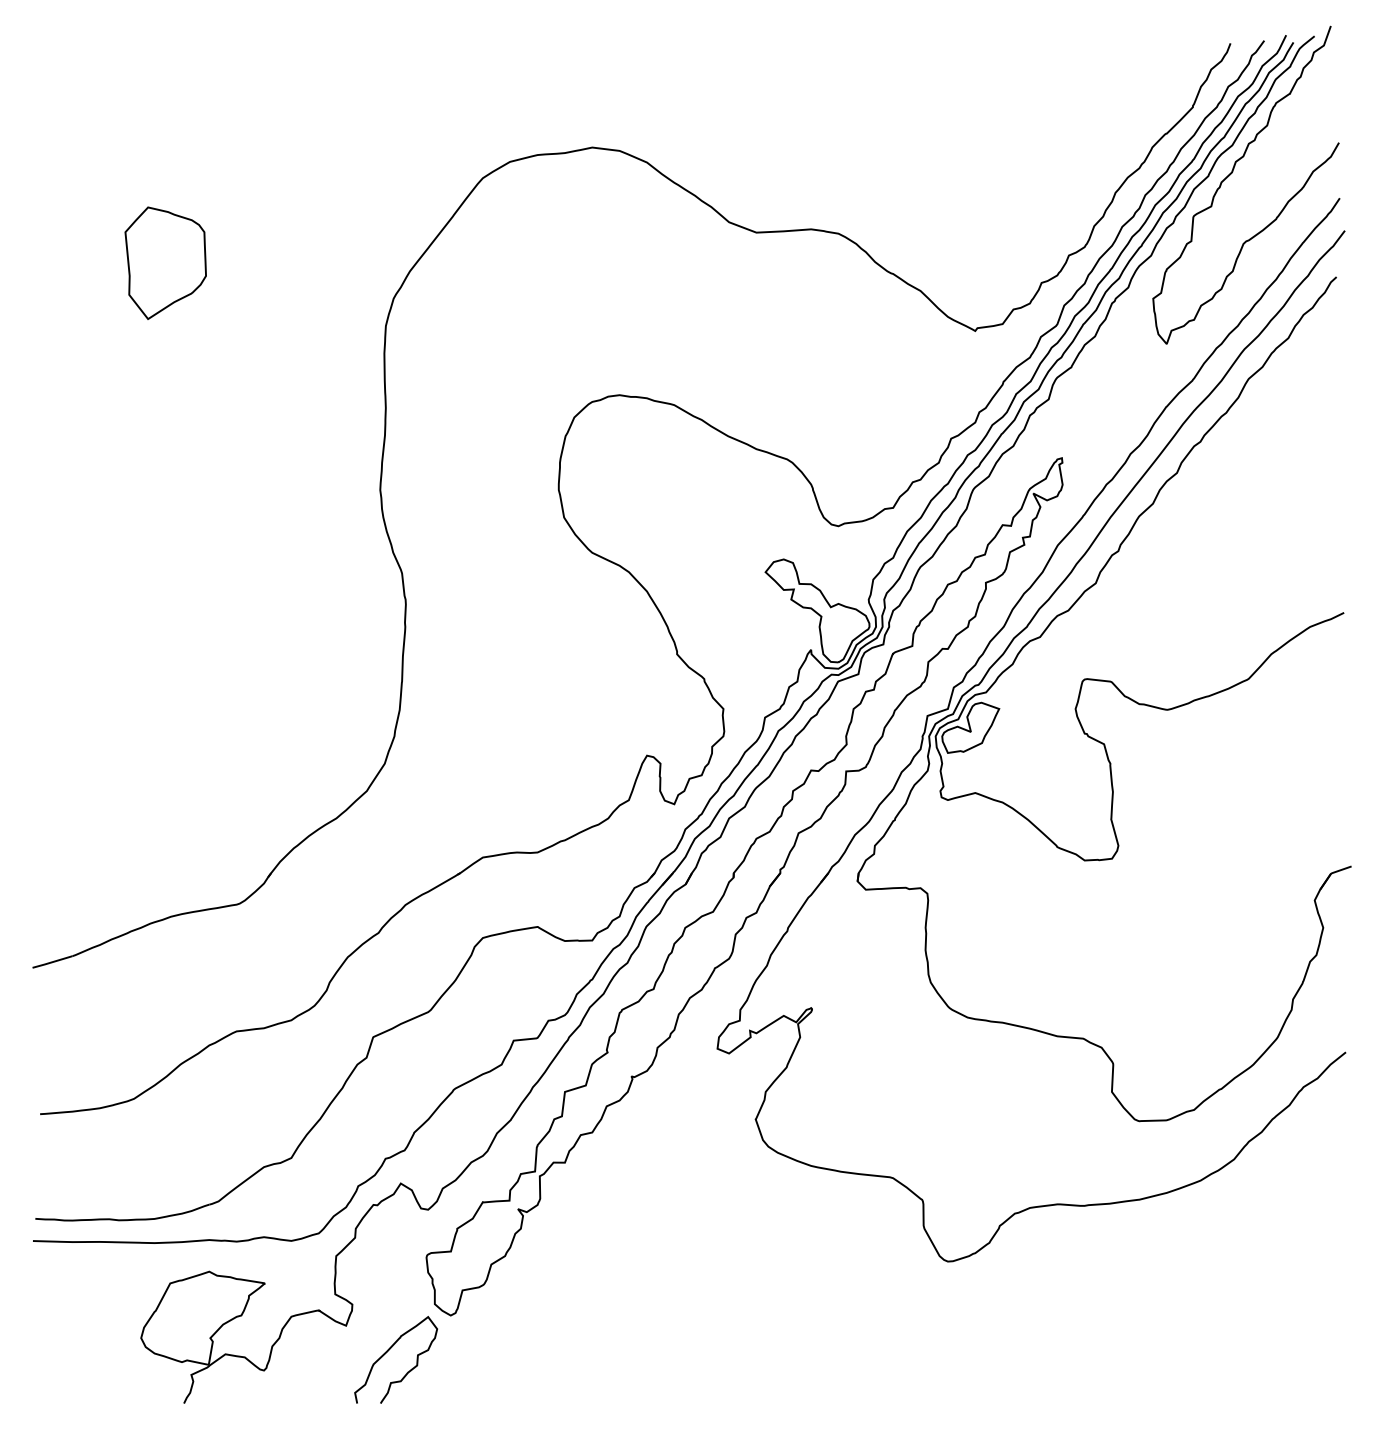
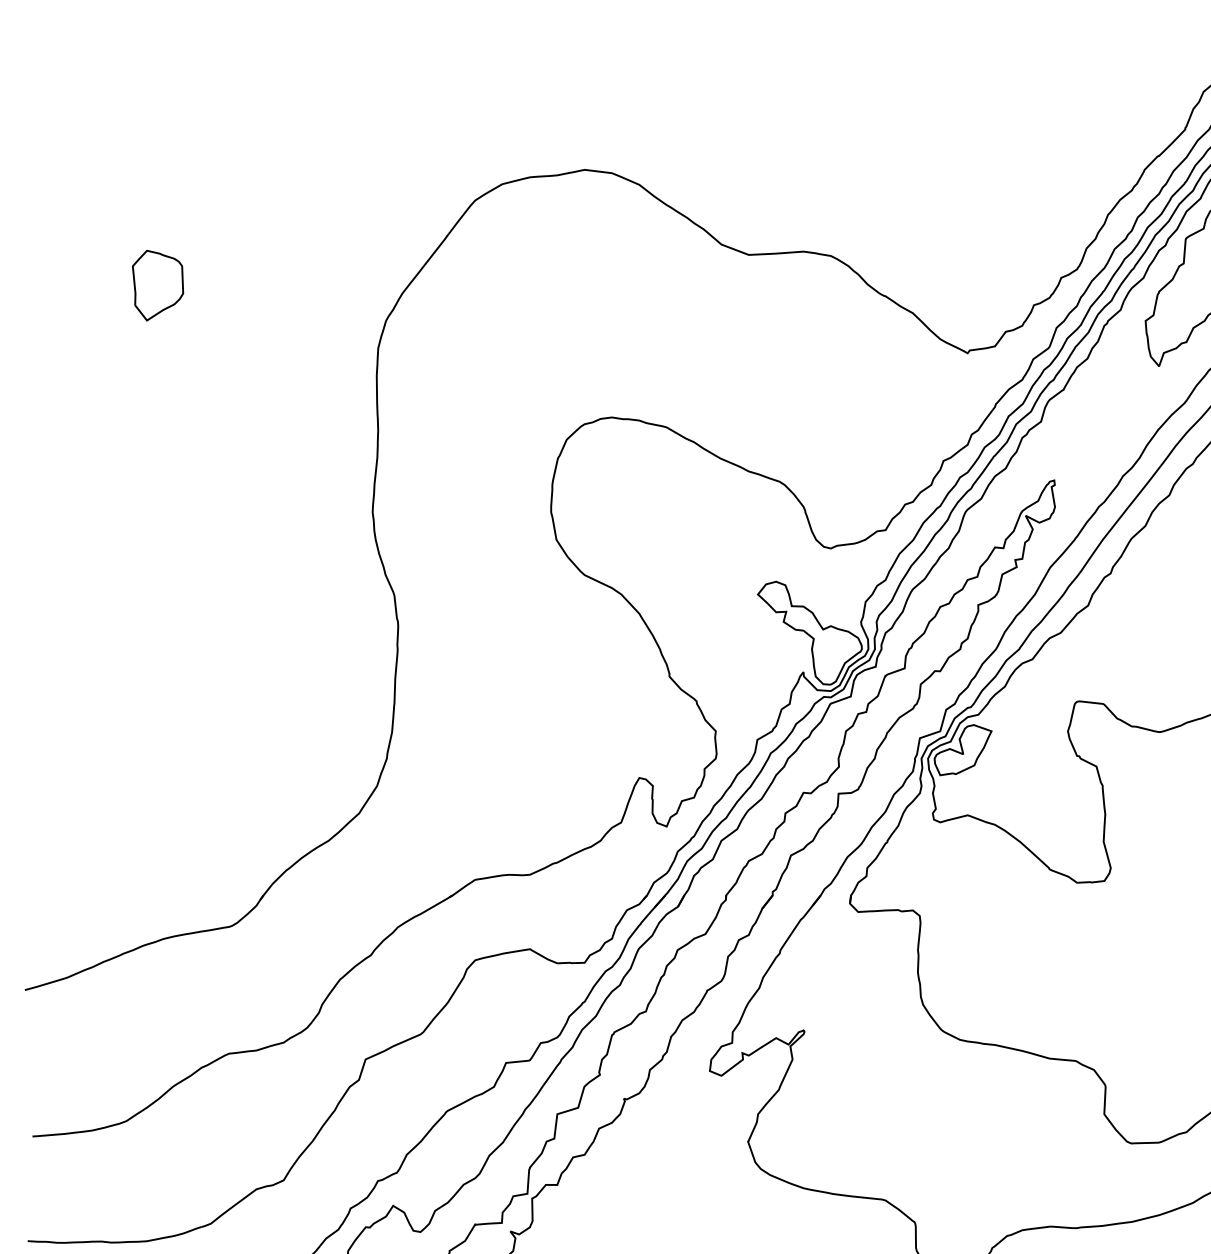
part: (165, 263) -> (157, 285), size x0.62

